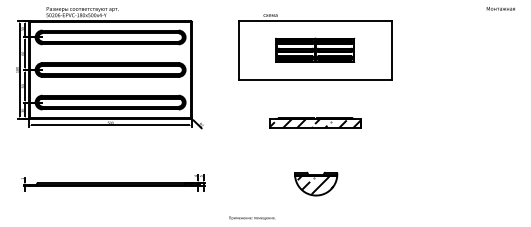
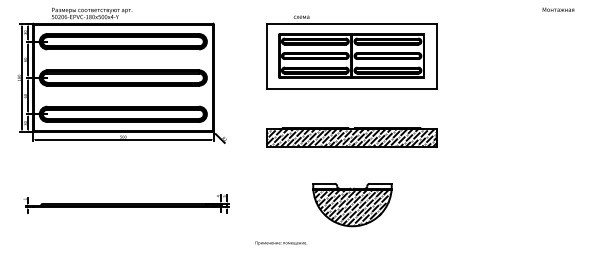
part: (315, 49) -> (351, 55), size x1.67
part: (315, 123) -> (351, 137), size x1.67
part: (316, 184) -> (352, 205), size x1.67

